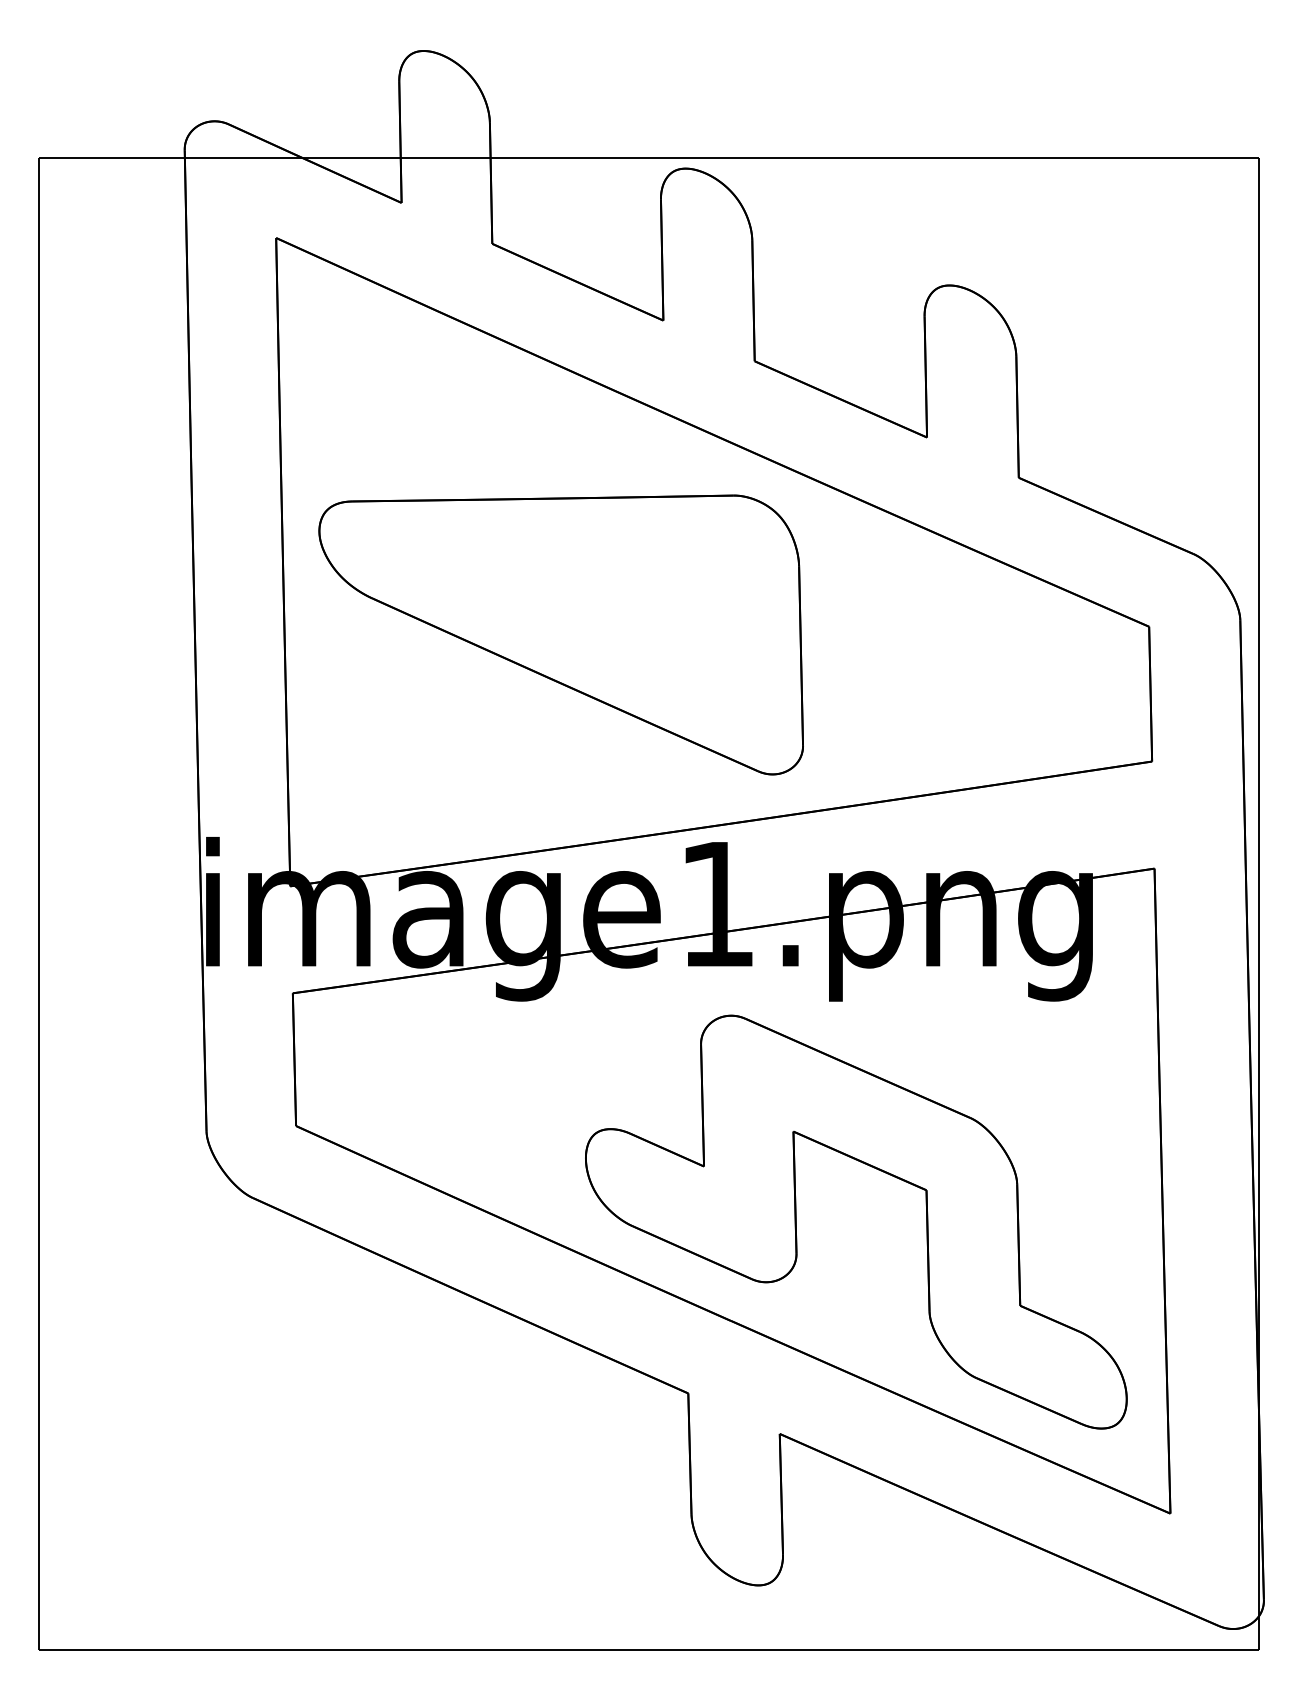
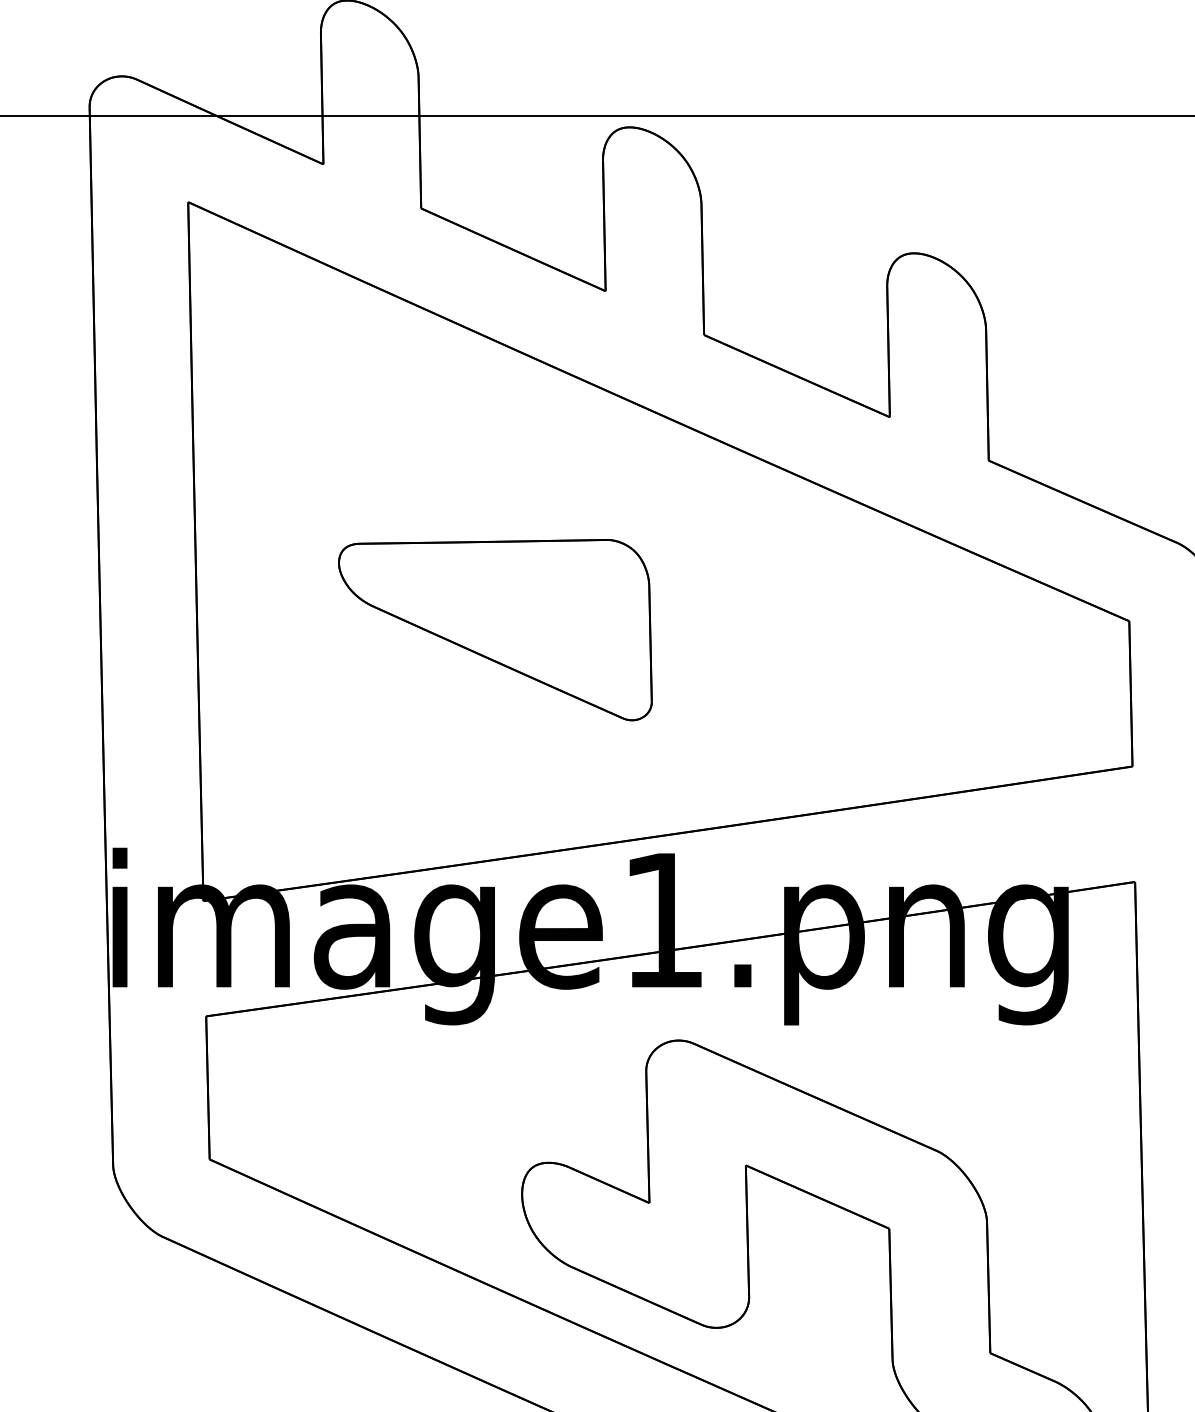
part: (560, 634) -> (494, 629), size x0.6

